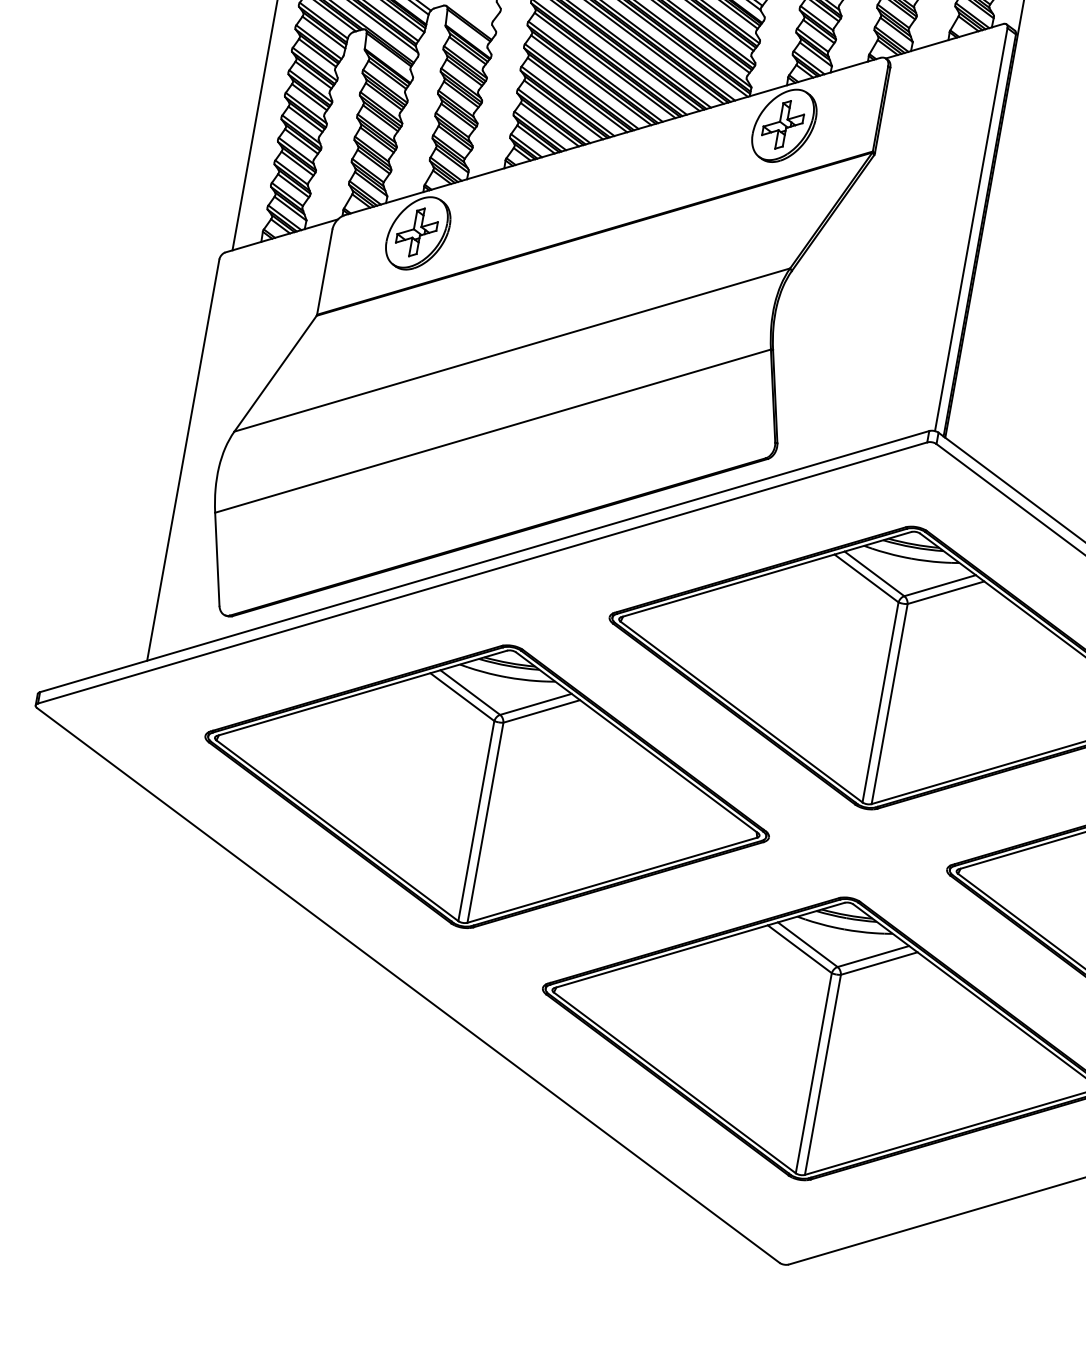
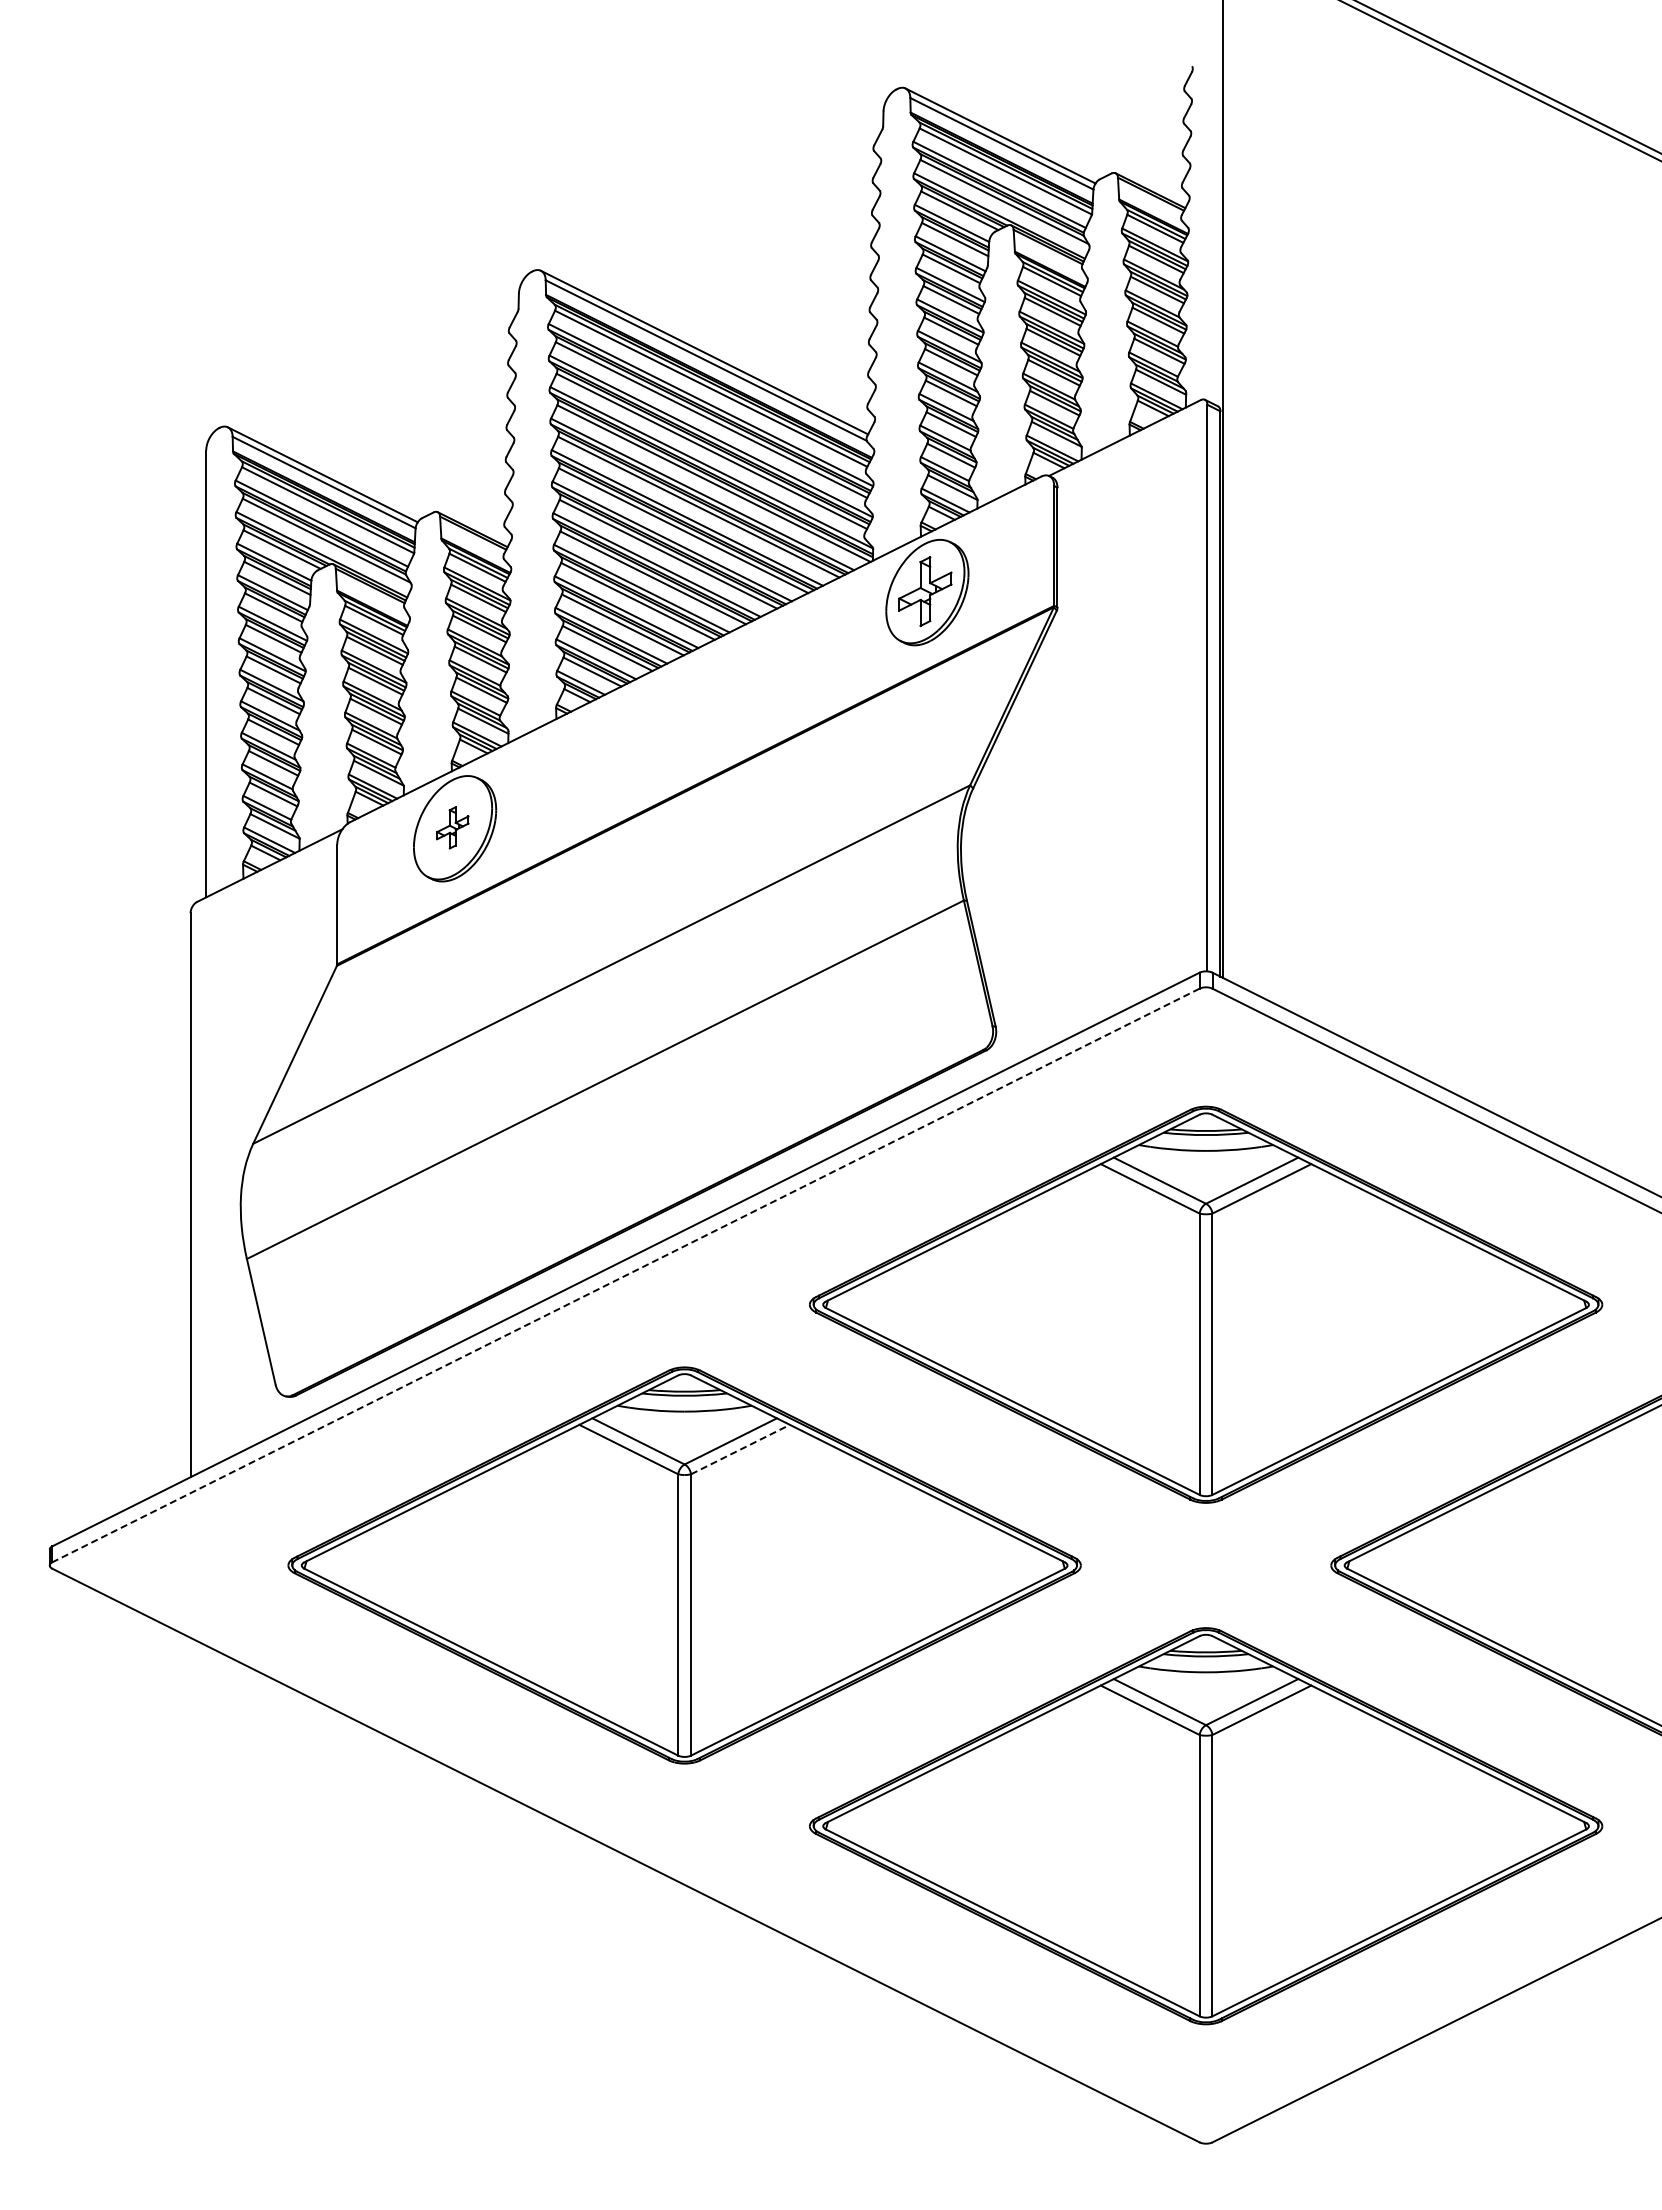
part: (416, 232) -> (452, 827), size x0.6
line: (482, 572) -> (625, 1275), solid -> dashed
line: (541, 711) -> (740, 1449), solid -> dashed

